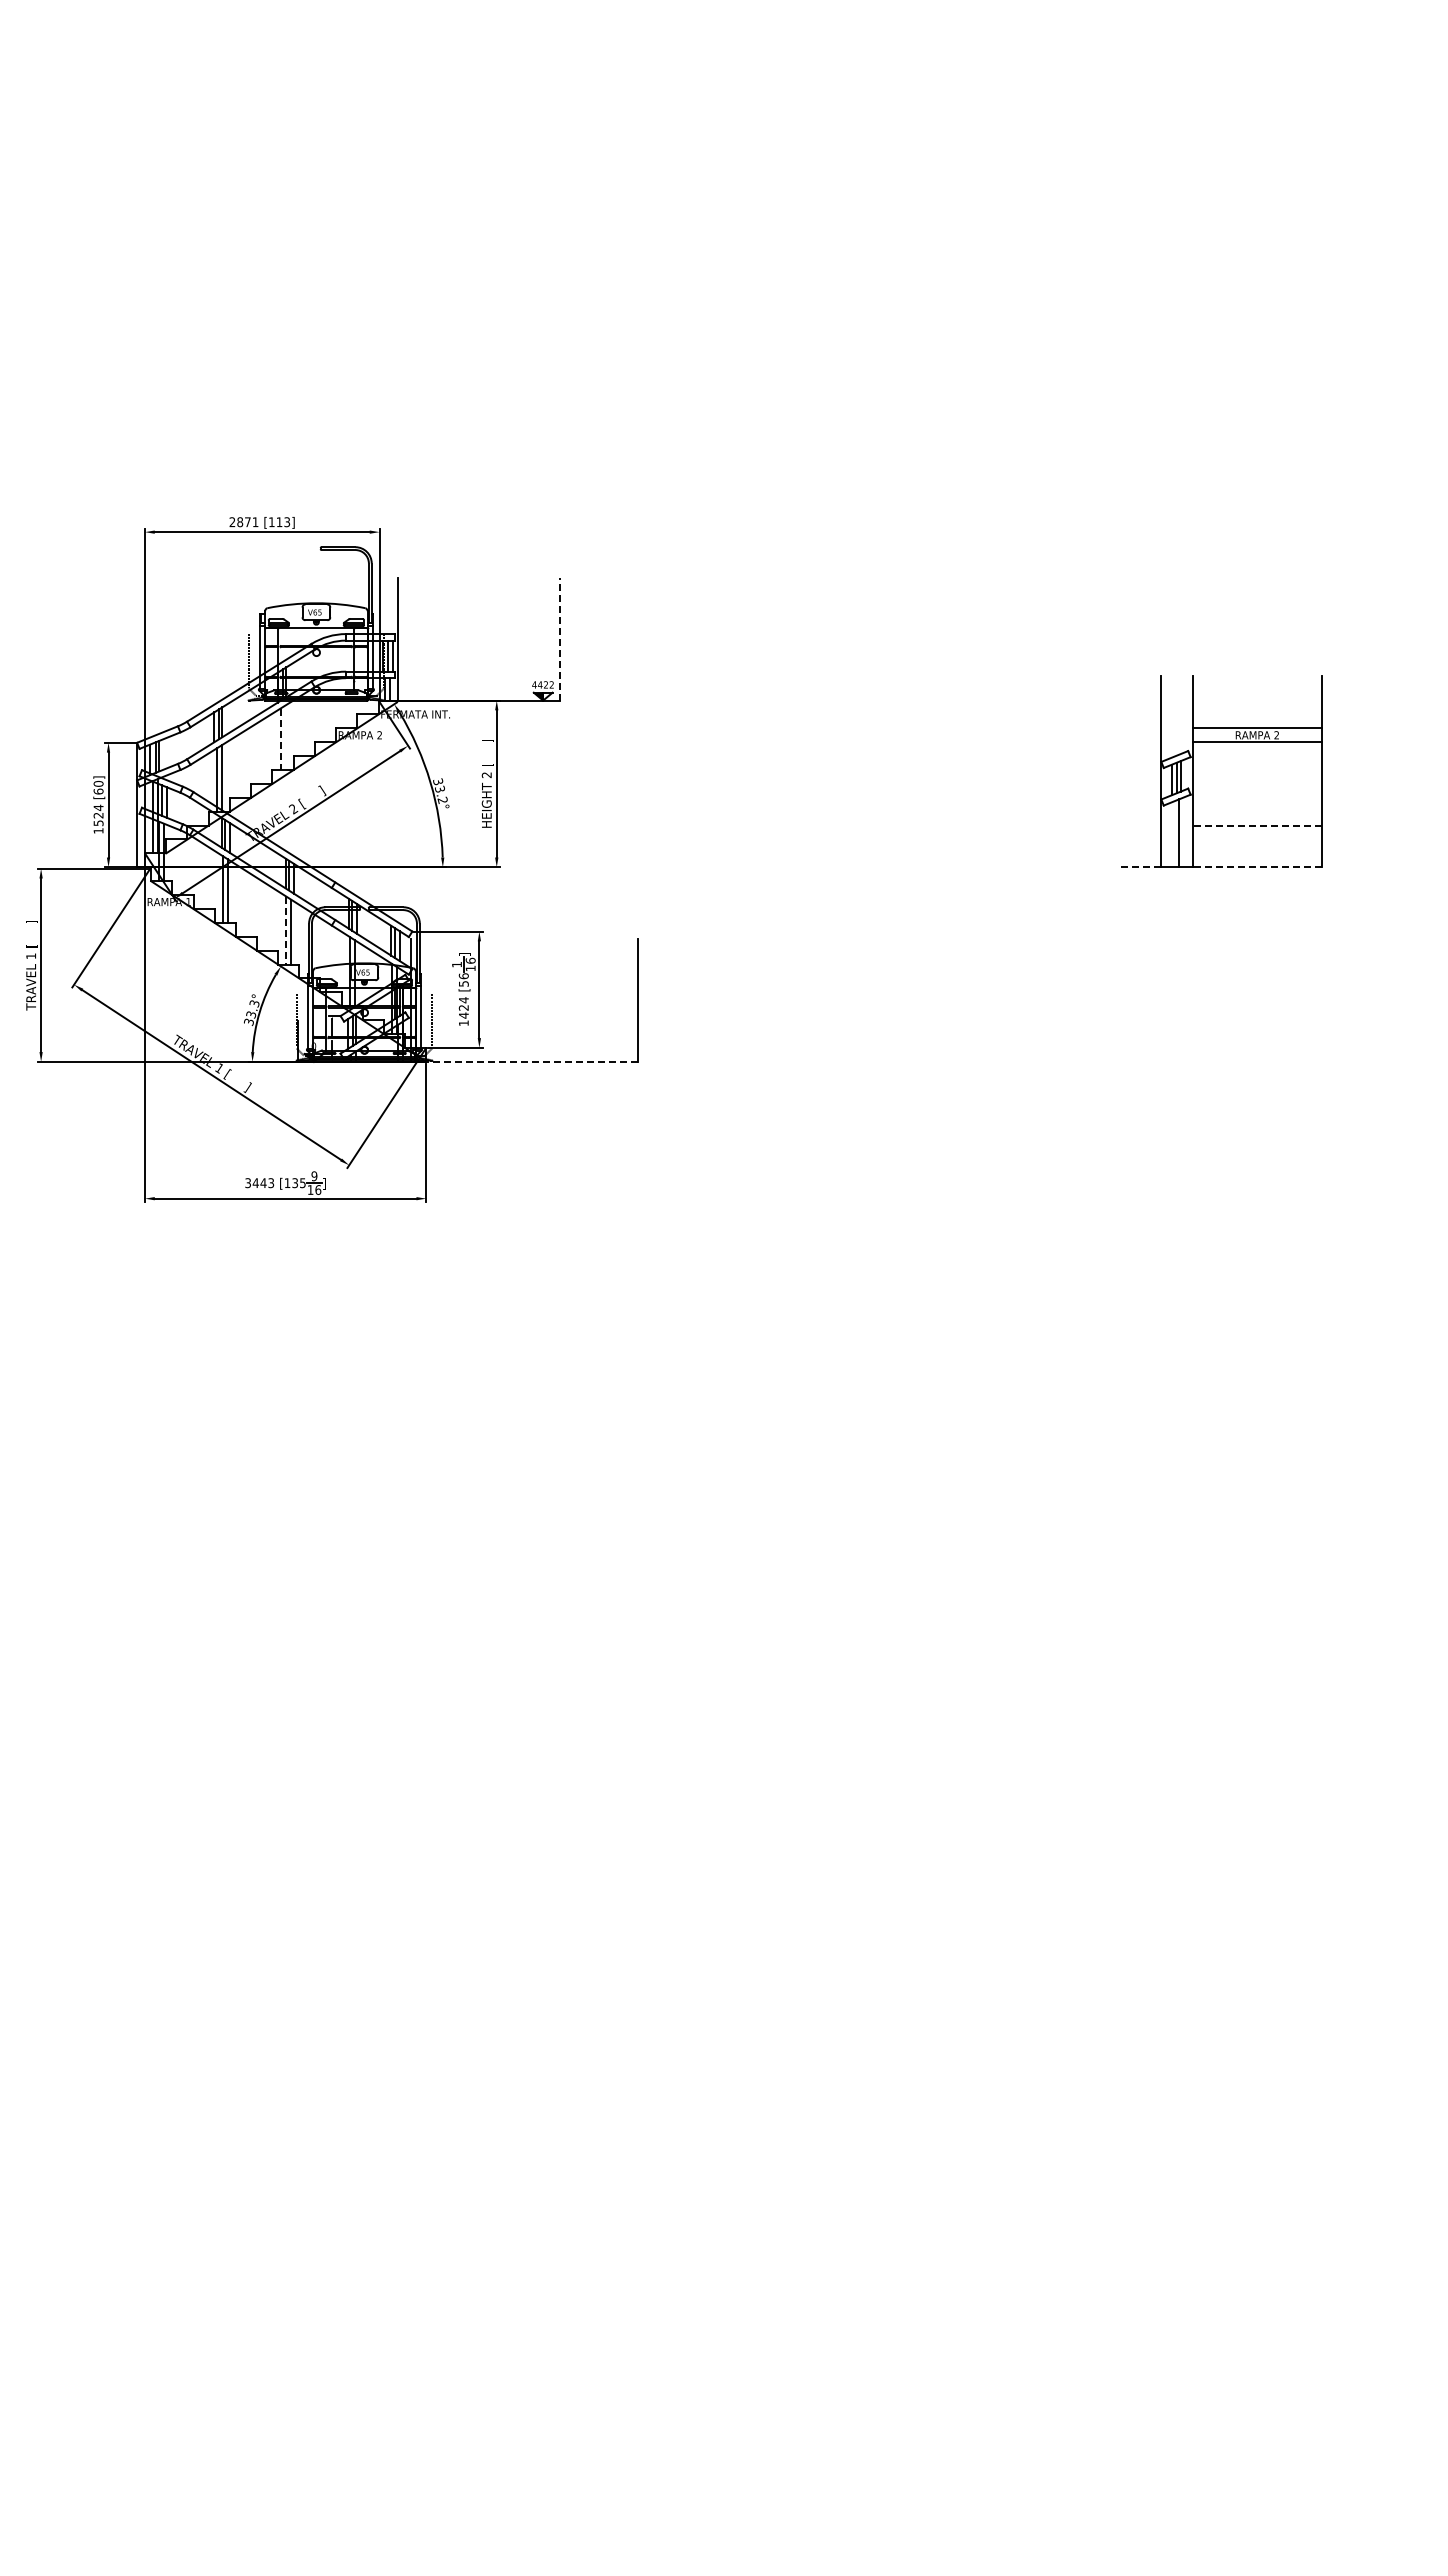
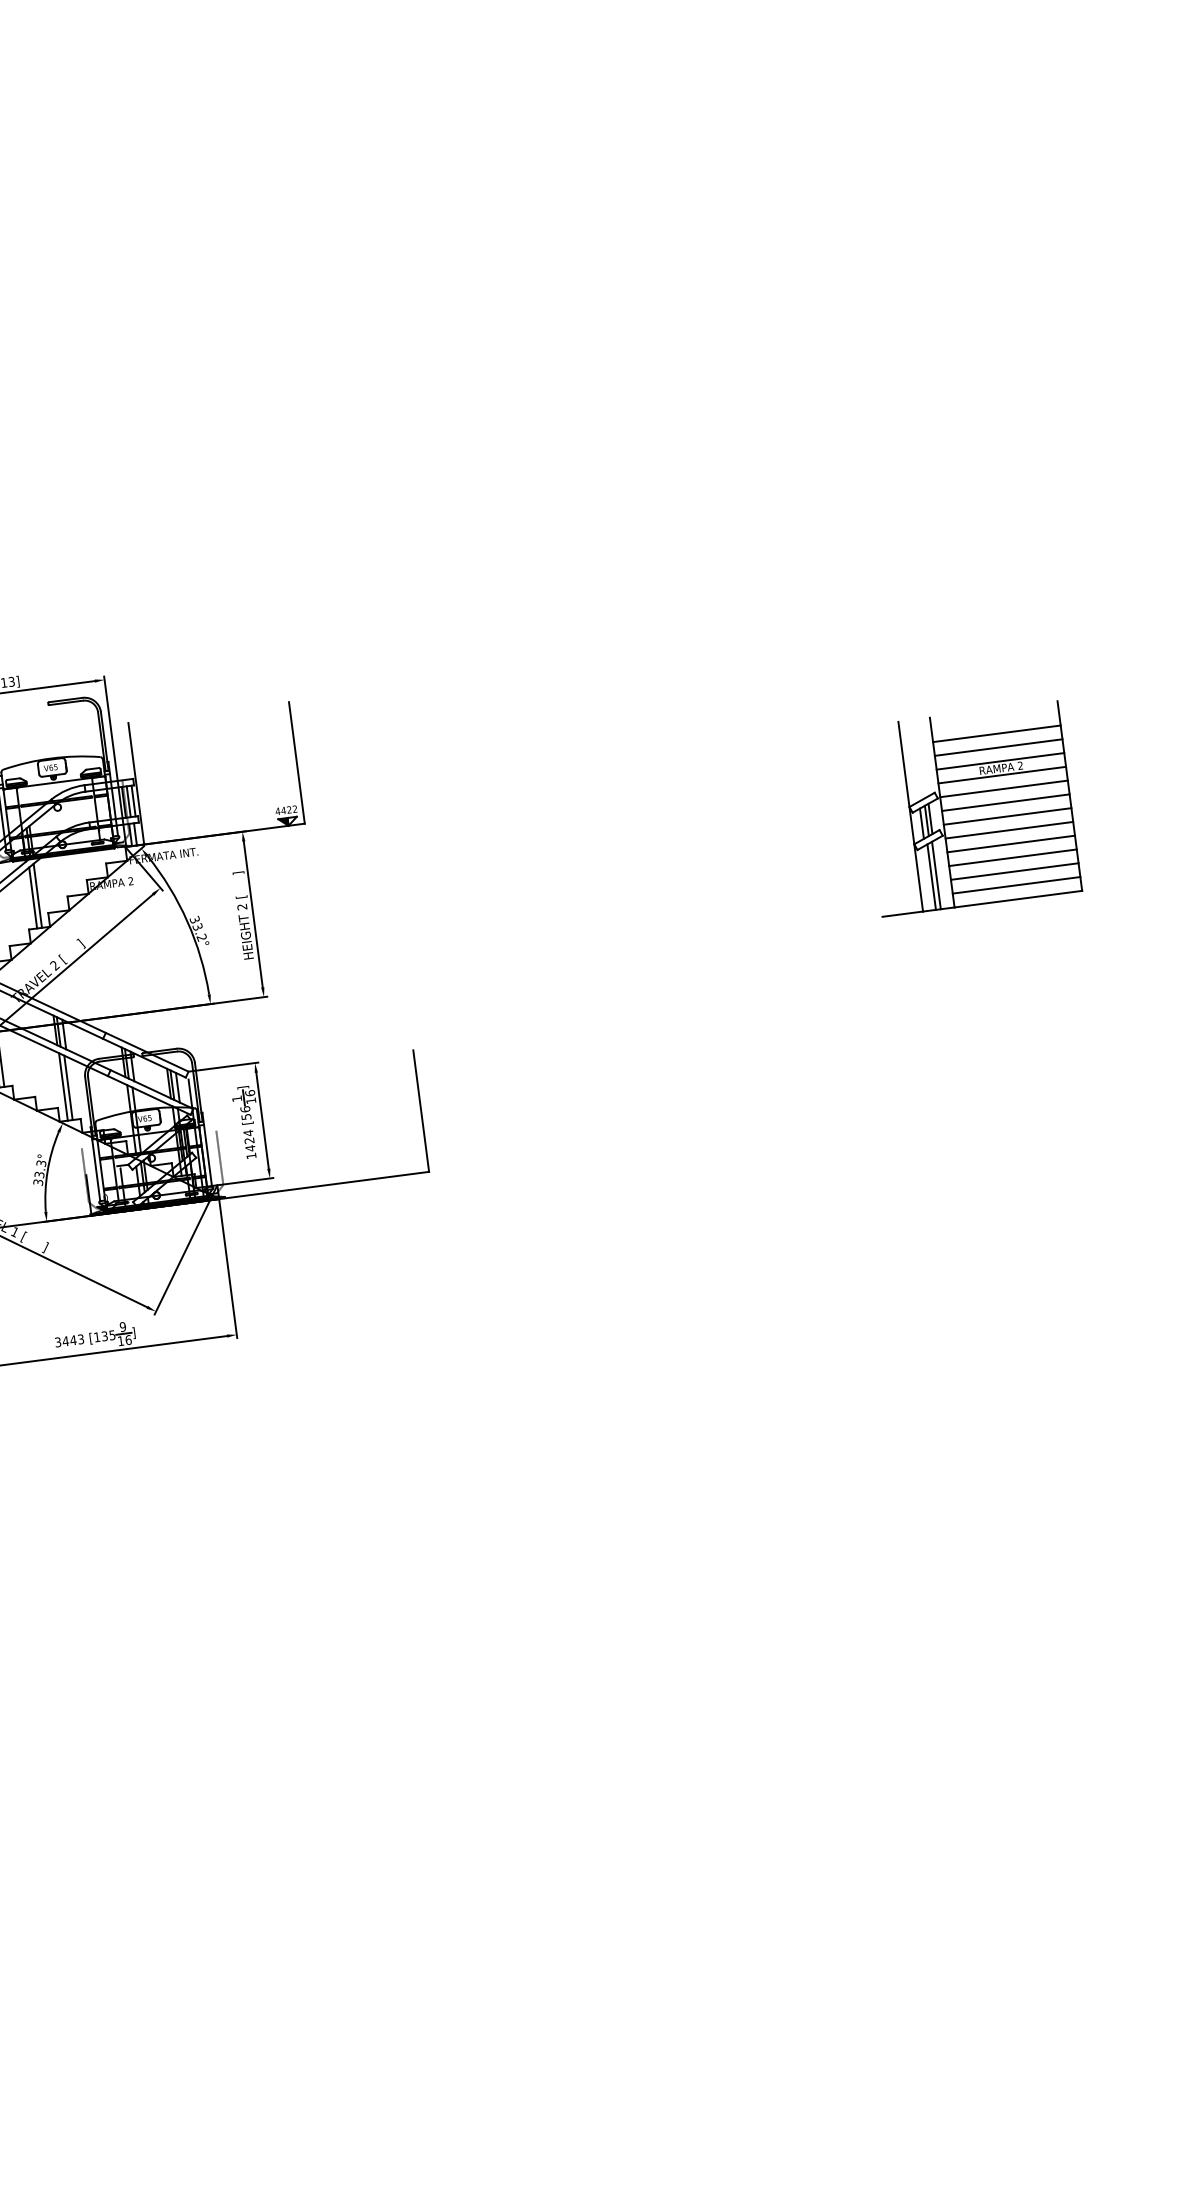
line: (559, 638) -> (296, 762), dashed -> solid
line: (1257, 700) -> (996, 733), added
line: (1257, 714) -> (998, 747), added
line: (285, 737) -> (37, 895), added
line: (280, 739) -> (33, 898), dashed -> solid
line: (1257, 756) -> (1004, 789), added
line: (1257, 770) -> (1005, 803), added
line: (1257, 783) -> (1007, 816), added
line: (1257, 797) -> (1009, 829), added
line: (1257, 811) -> (1011, 843), added
line: (1256, 825) -> (1012, 857), dashed -> solid
line: (1174, 834) -> (931, 877), added
line: (1257, 839) -> (1014, 871), added
line: (1257, 853) -> (1016, 885), added
line: (1140, 867) -> (902, 914), dashed -> solid
line: (1256, 867) -> (1017, 899), dashed -> solid
line: (286, 930) -> (63, 1086), dashed -> solid
line: (525, 1061) -> (317, 1185), dashed -> solid

